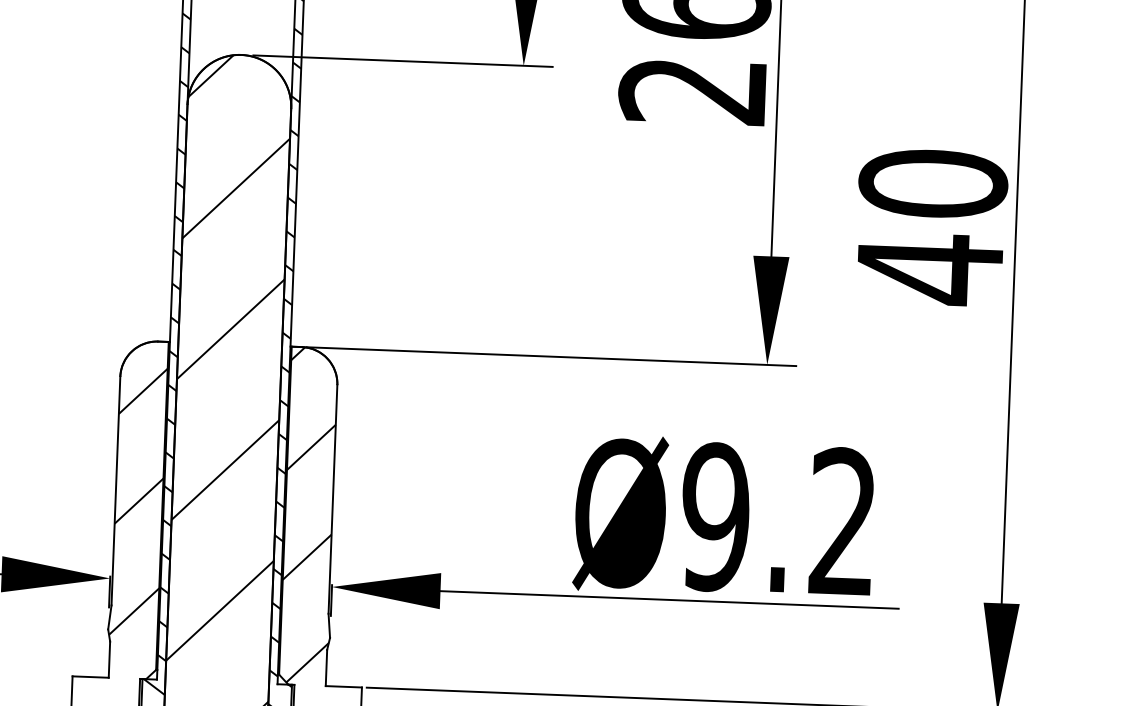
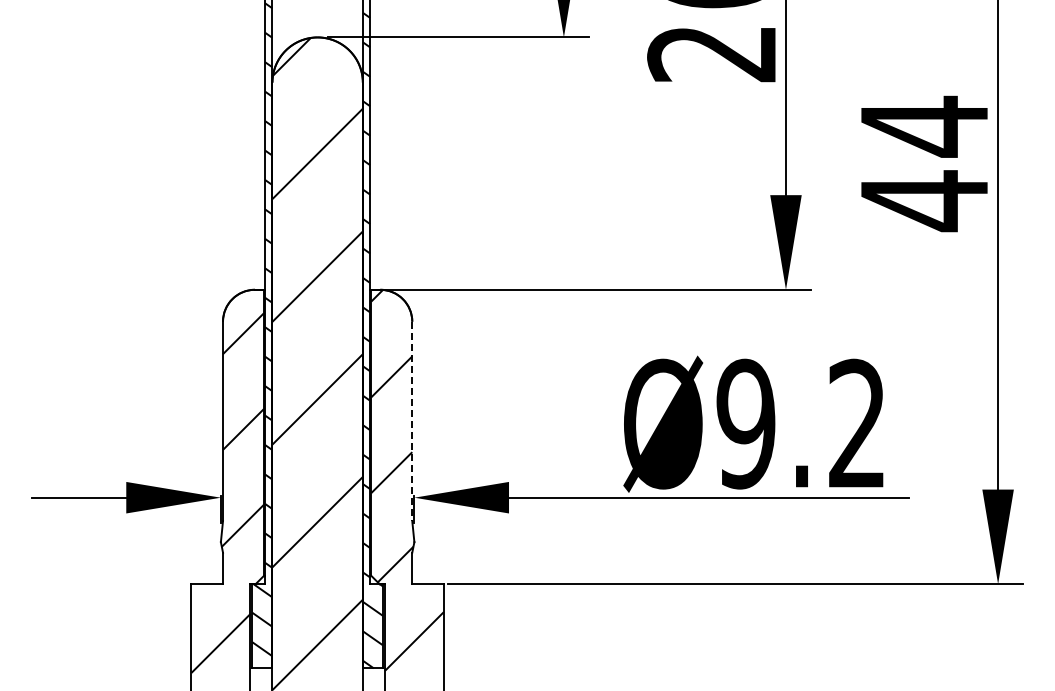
text: (933, 183) -> (924, 126), 40 -> 44
line: (333, 499) -> (412, 421), solid -> dashed

